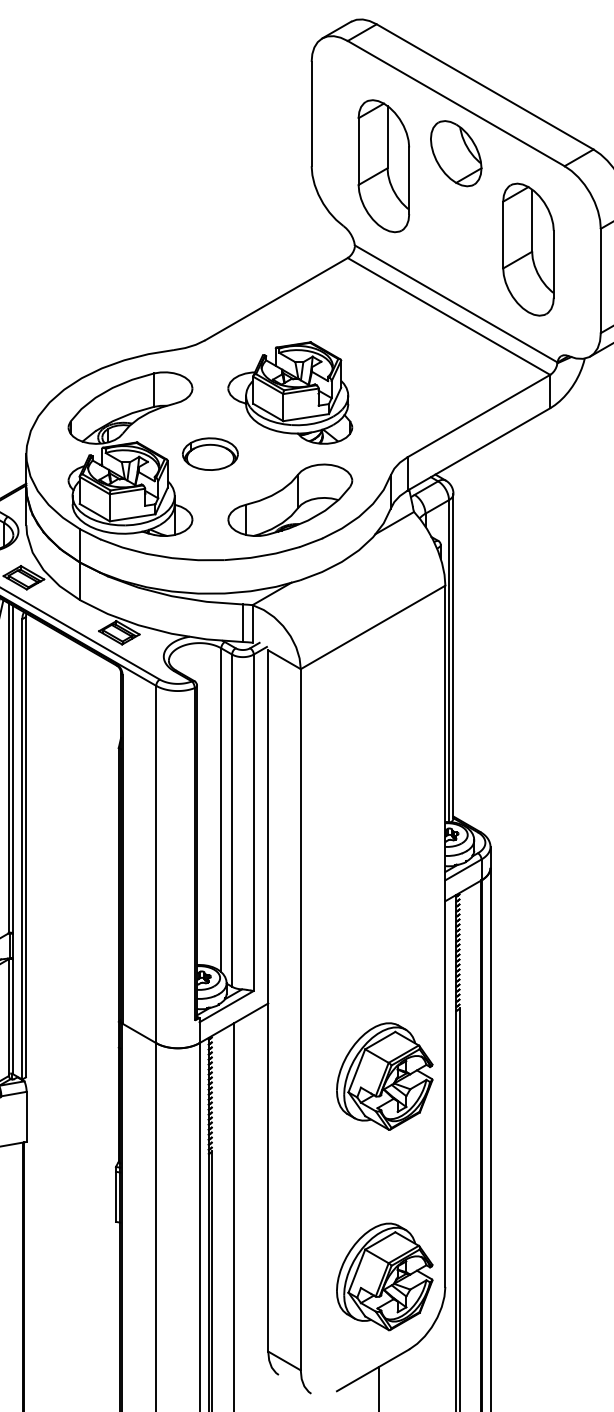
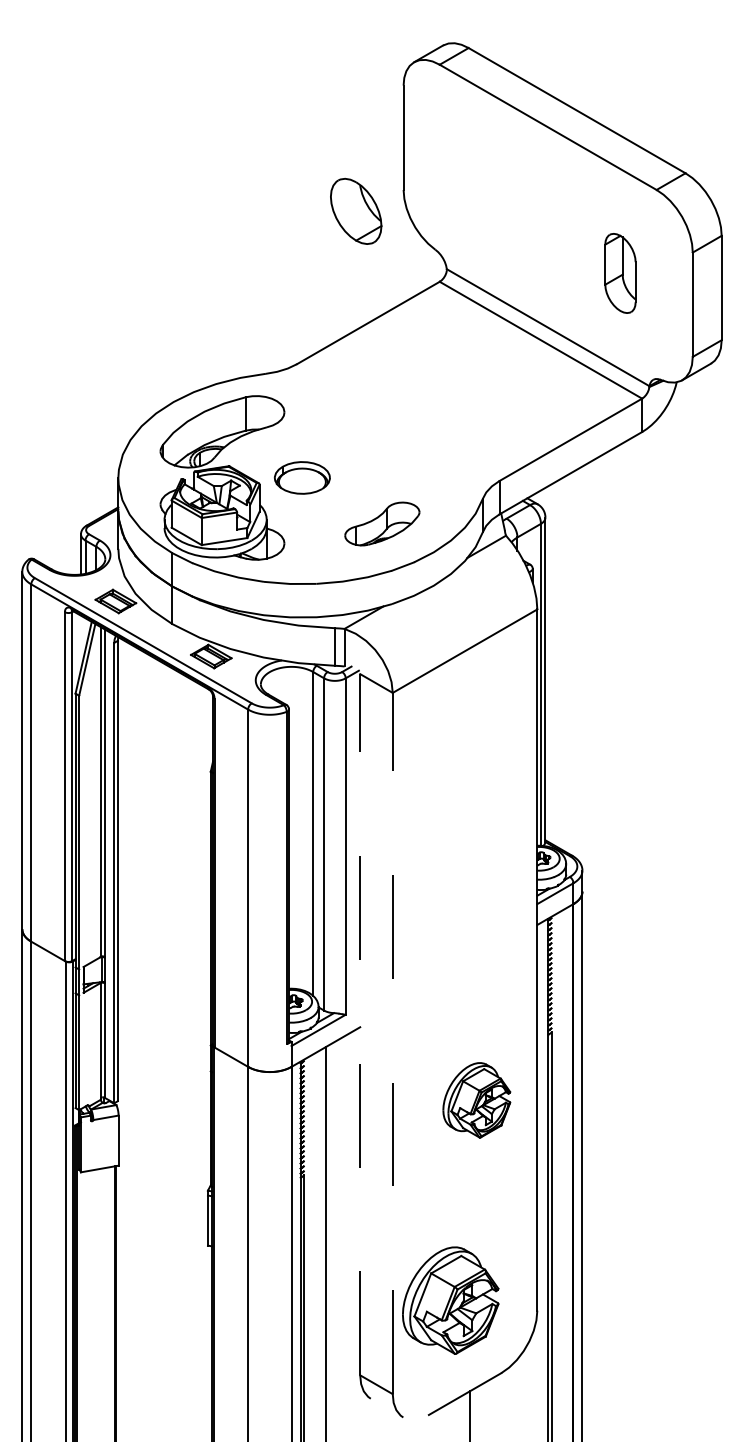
part: (456, 152) -> (356, 210), moved
part: (383, 165) -> (475, 189), removed
part: (528, 249) -> (620, 273), size x0.6
part: (290, 392) -> (382, 416), removed
part: (290, 499) -> (382, 523), size x0.6
line: (268, 1000) -> (360, 1024), solid -> dashed
line: (300, 1019) -> (392, 1043), solid -> dashed
part: (384, 1076) -> (476, 1100), size x0.7
part: (384, 1276) -> (450, 1300), moved

